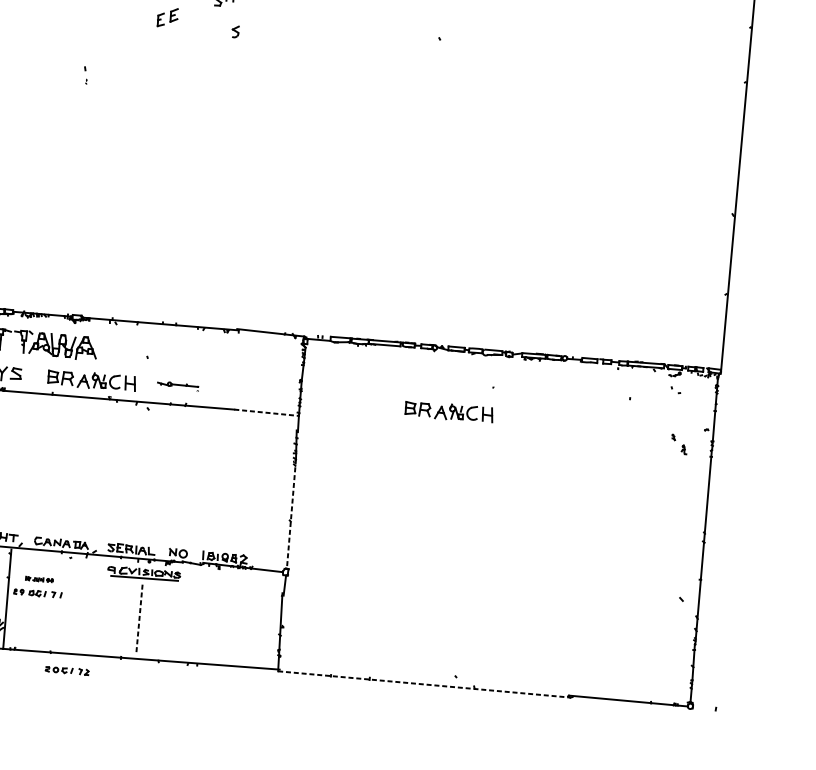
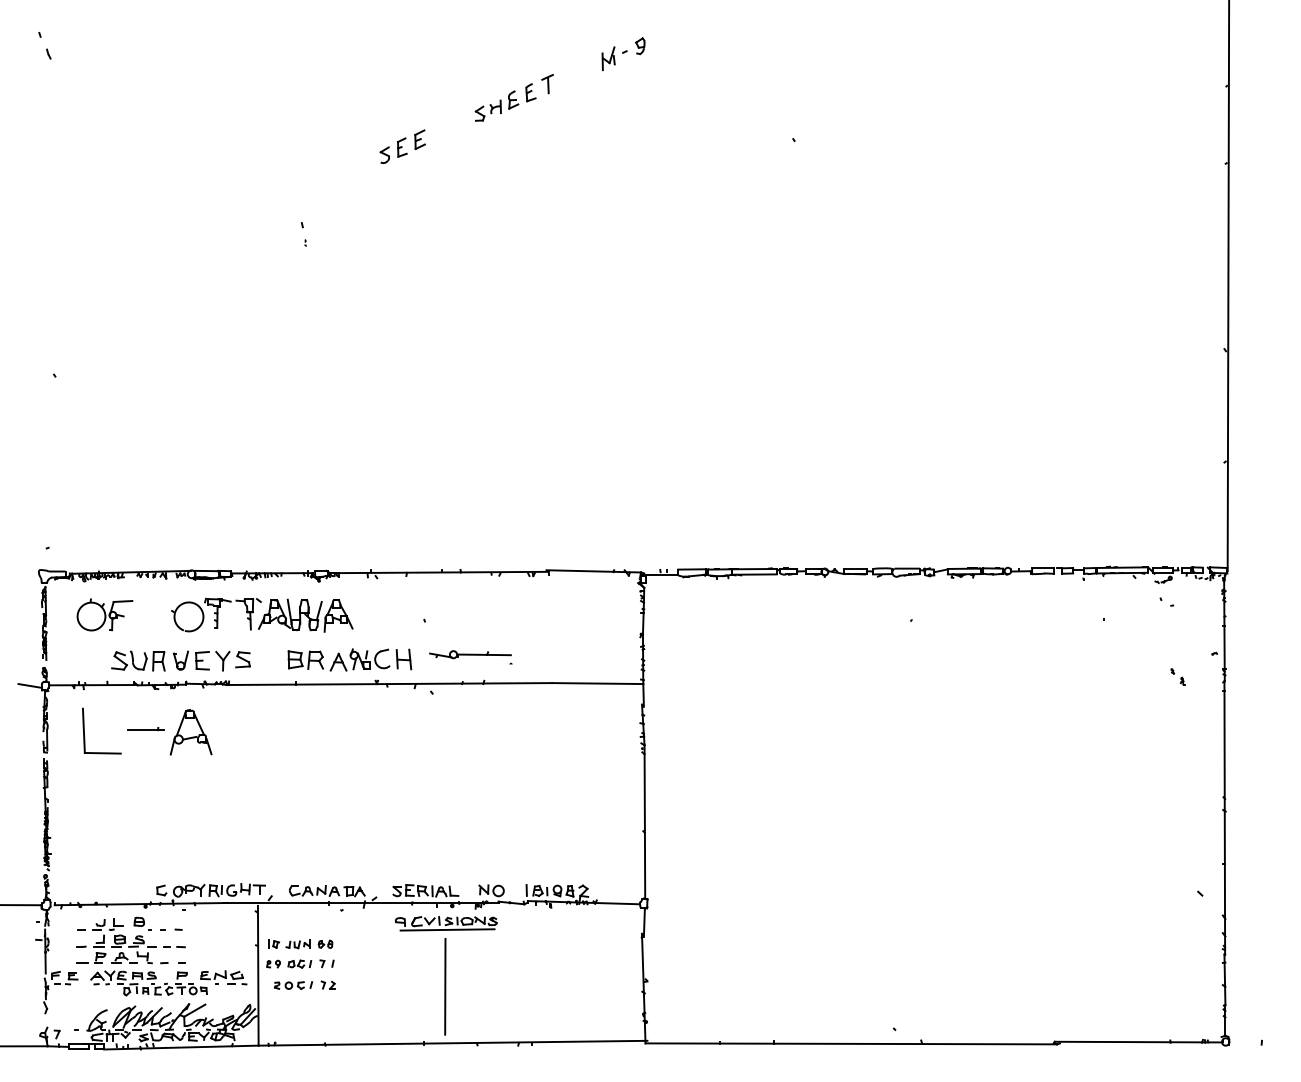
part: (235, 31) -> (384, 154), moved
part: (177, 386) -> (470, 657), size x1.43
part: (449, 411) -> (852, 659), removed
line: (266, 412) -> (597, 683), dashed -> solid
part: (678, 443) -> (1177, 676), size x0.62
line: (291, 514) -> (644, 822), dashed -> solid
part: (39, 579) -> (300, 944), size x1.67
line: (139, 618) -> (445, 986), dashed -> solid
part: (67, 670) -> (304, 984), moved
line: (424, 684) -> (851, 1043), dashed -> solid

